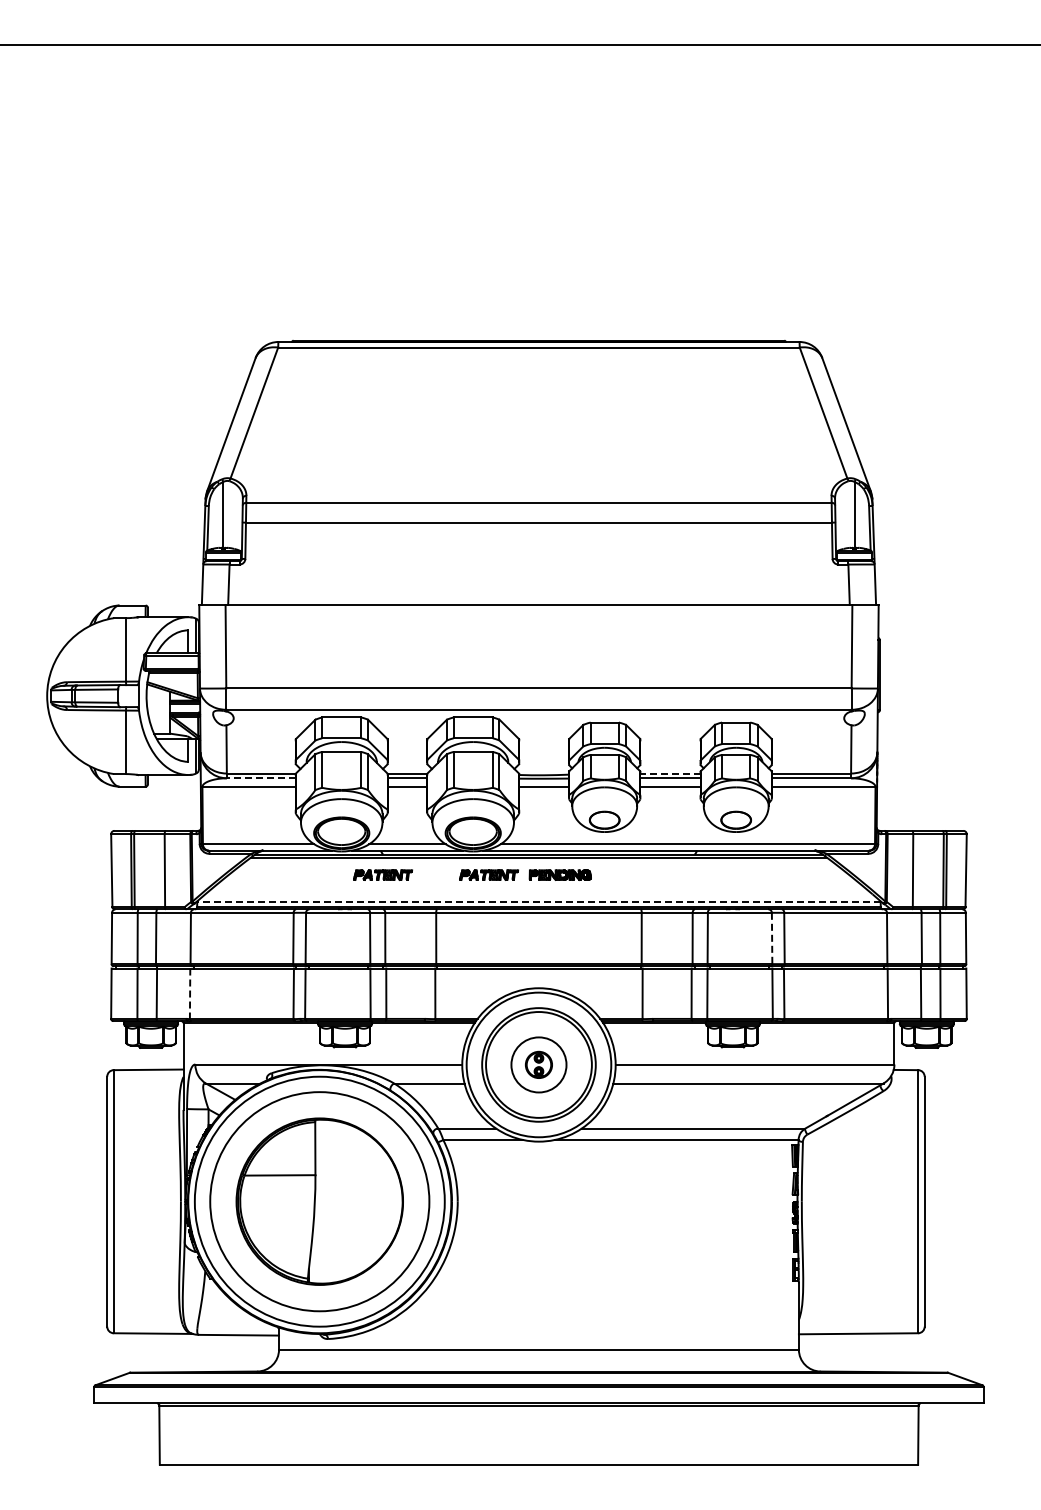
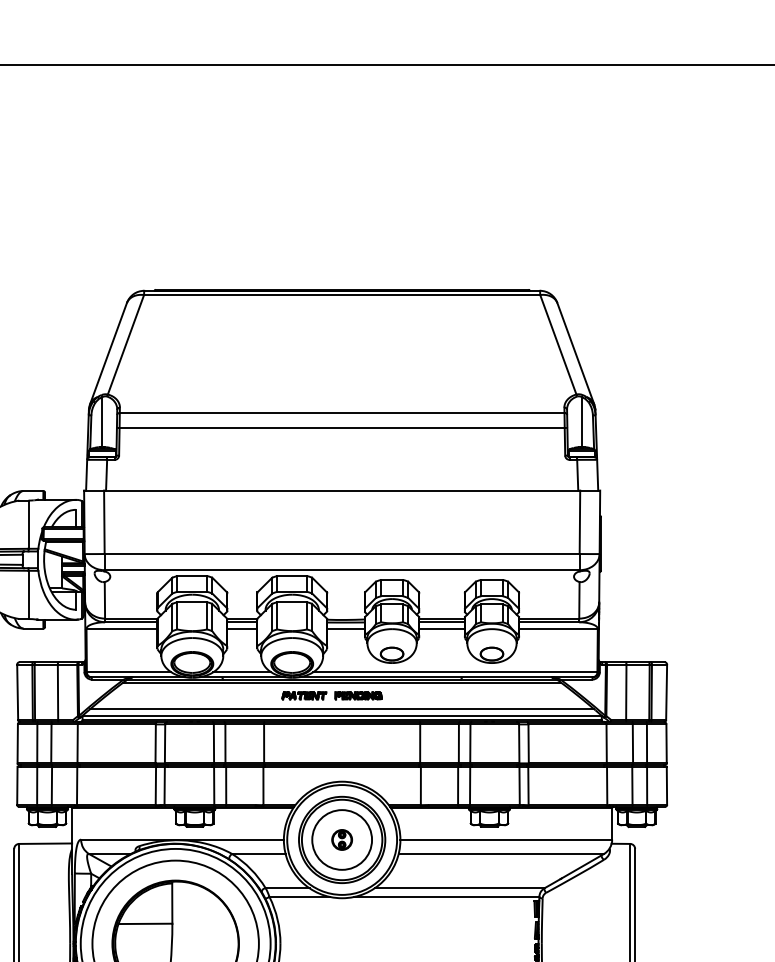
line: (669, 773) -> (441, 618), dashed -> solid
line: (260, 778) -> (130, 622), dashed -> solid
part: (382, 874) -> (223, 695), removed
line: (538, 892) -> (341, 708), added
line: (538, 902) -> (341, 716), dashed -> solid
line: (772, 938) -> (519, 743), dashed -> solid
line: (190, 994) -> (77, 786), dashed -> solid
circle: (538, 1064) -> (341, 839), size x1.43

